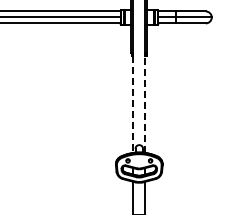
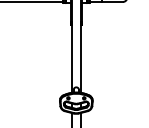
line: (133, 104) -> (72, 58), dashed -> solid
line: (145, 104) -> (80, 58), dashed -> solid

